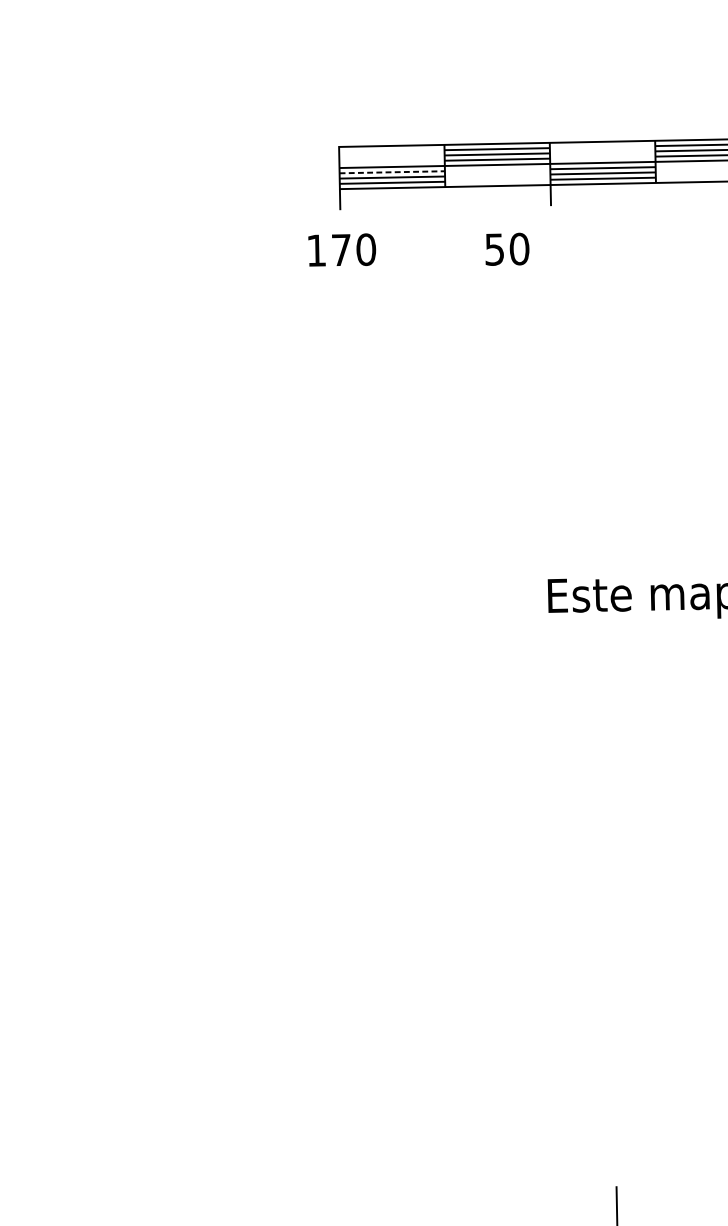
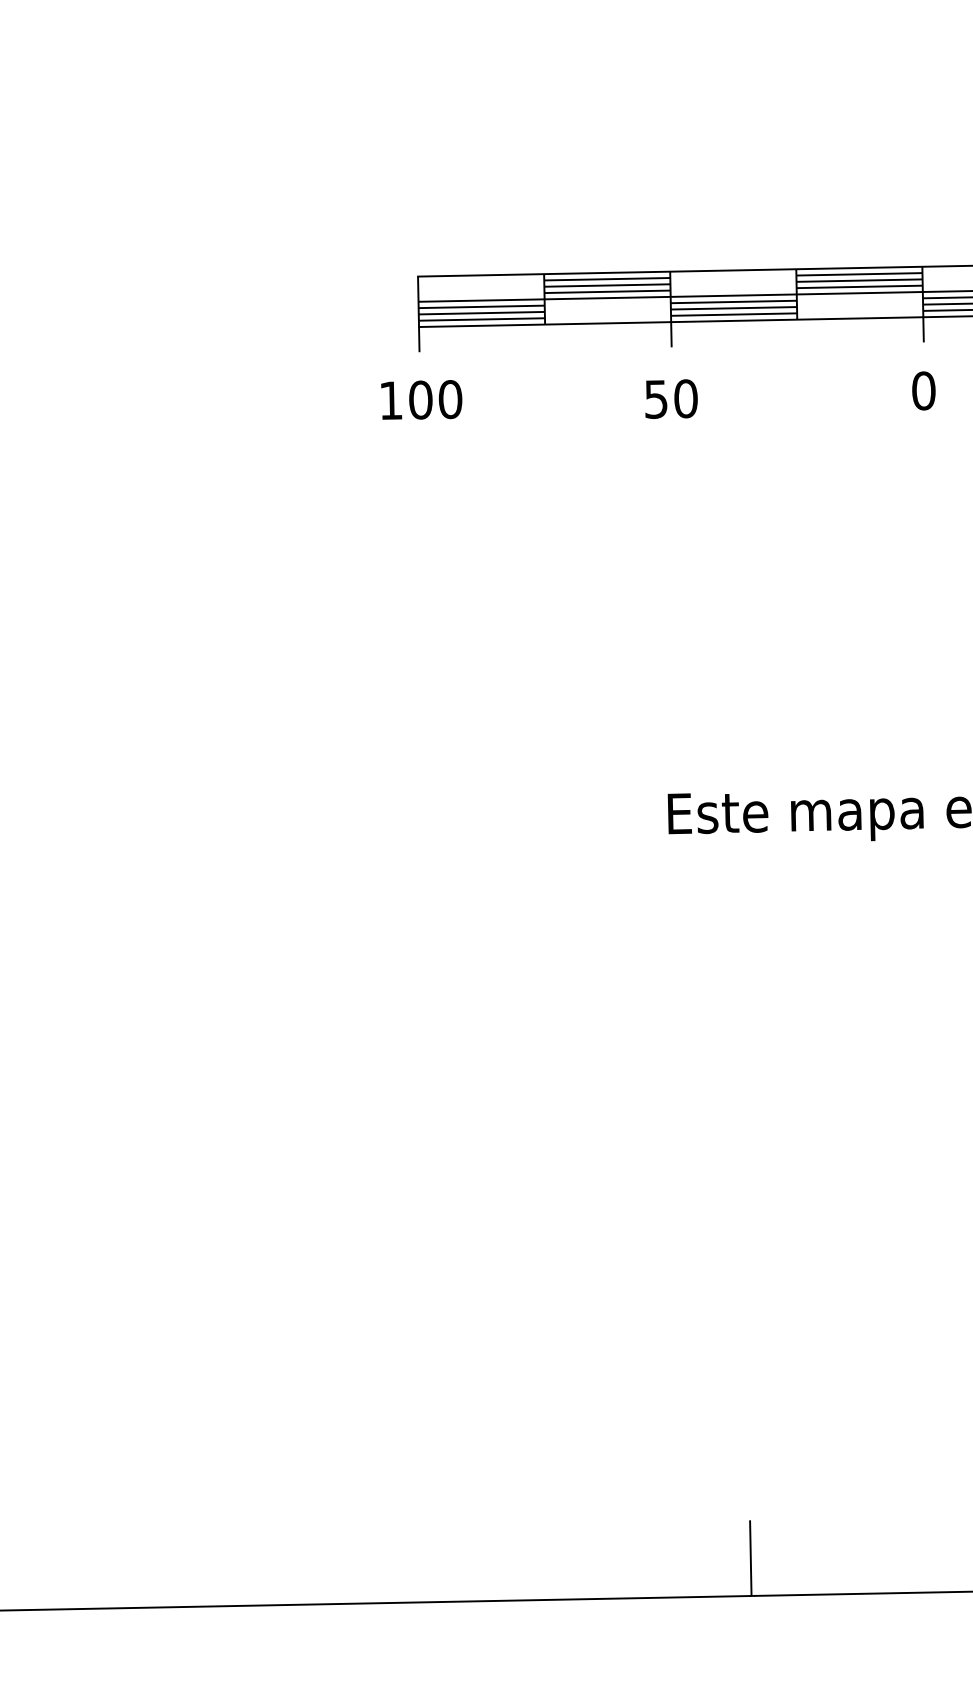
line: (392, 171) -> (482, 306), dashed -> solid
text: (507, 248) -> (671, 398), moved
text: (341, 249) -> (420, 399), 170 -> 100

